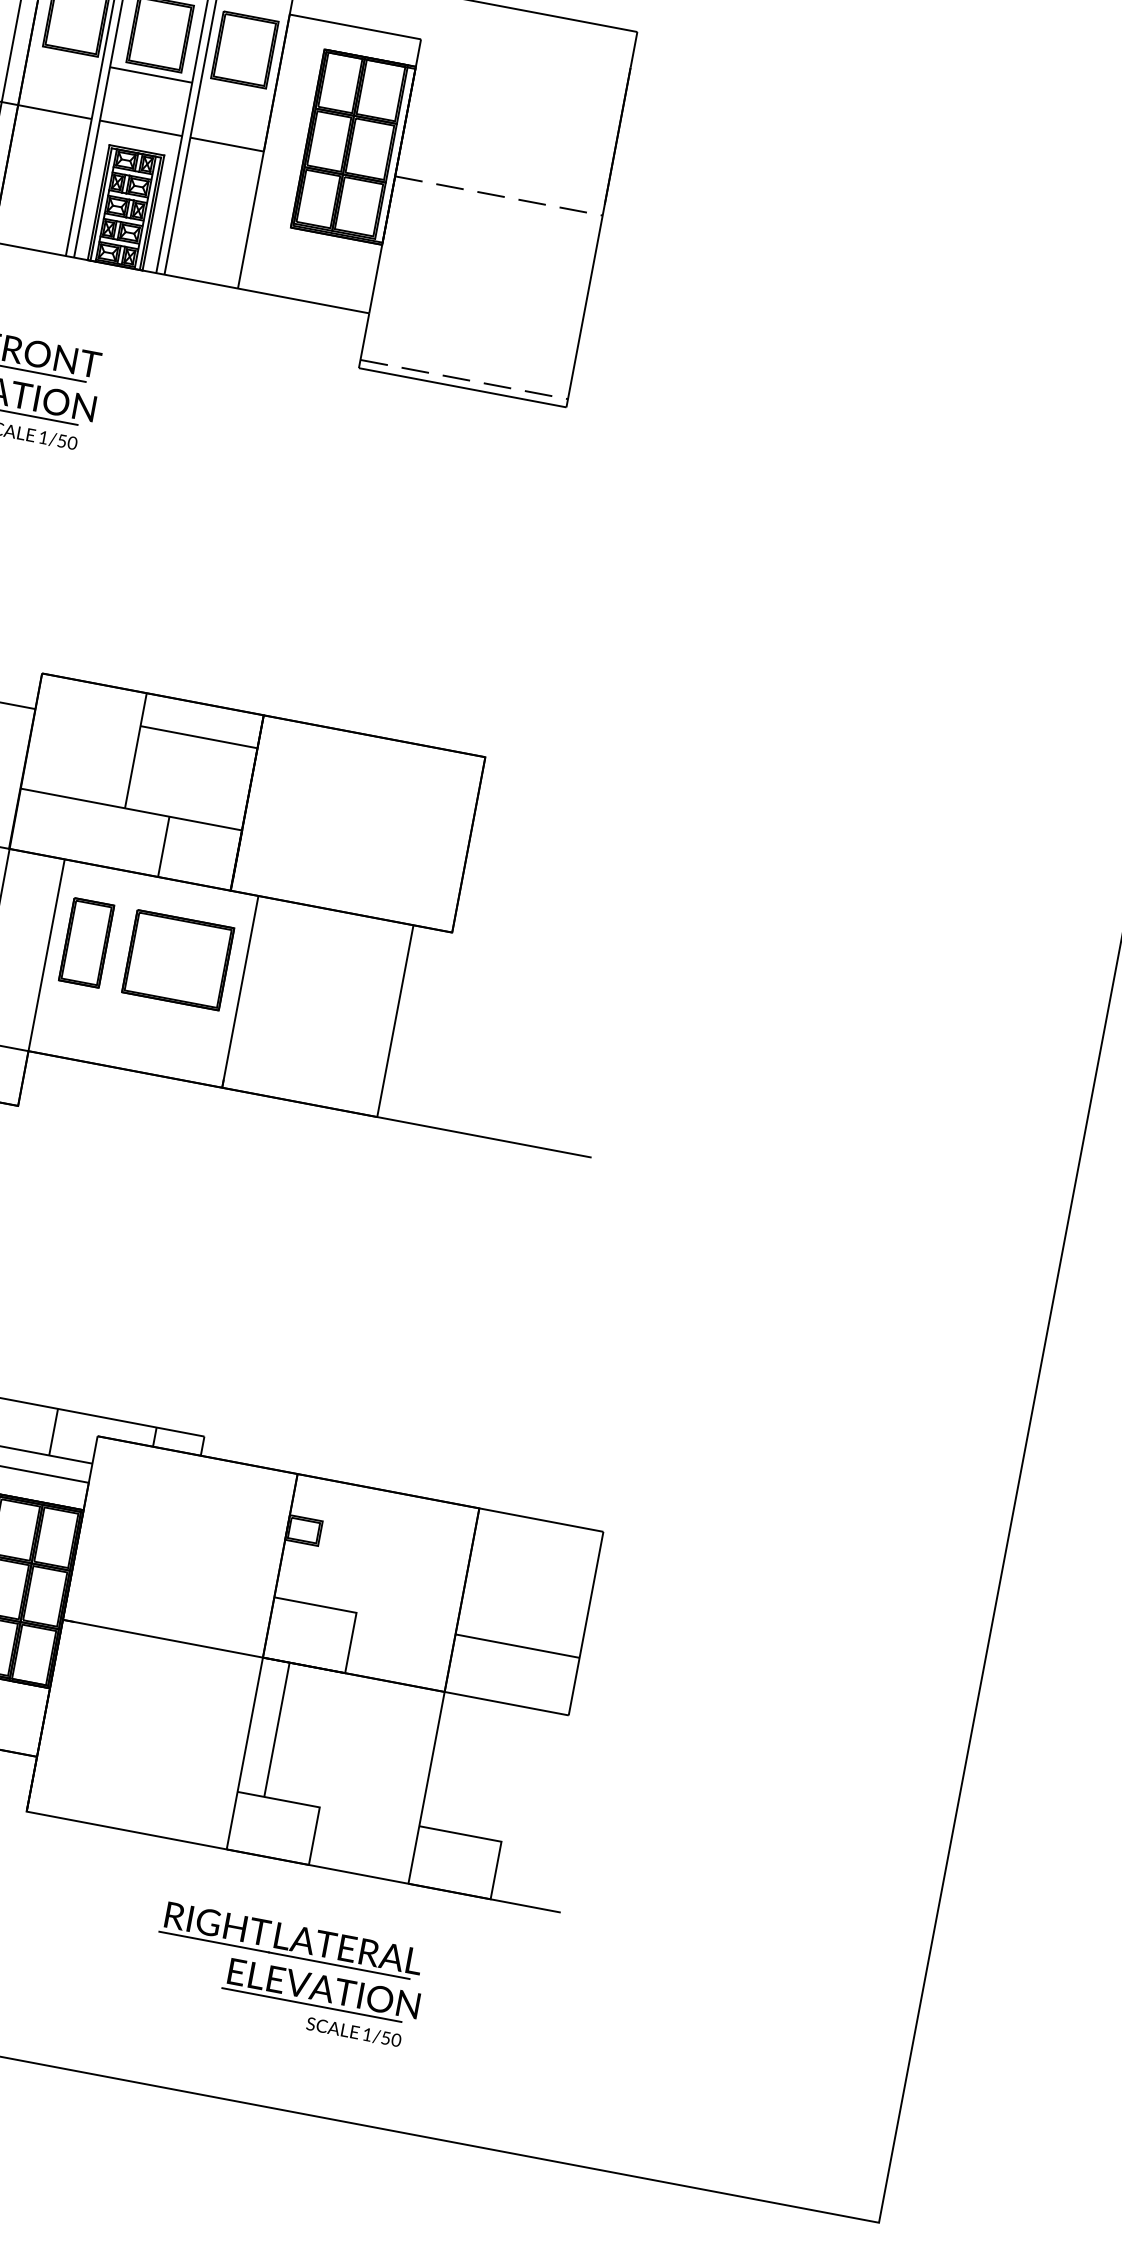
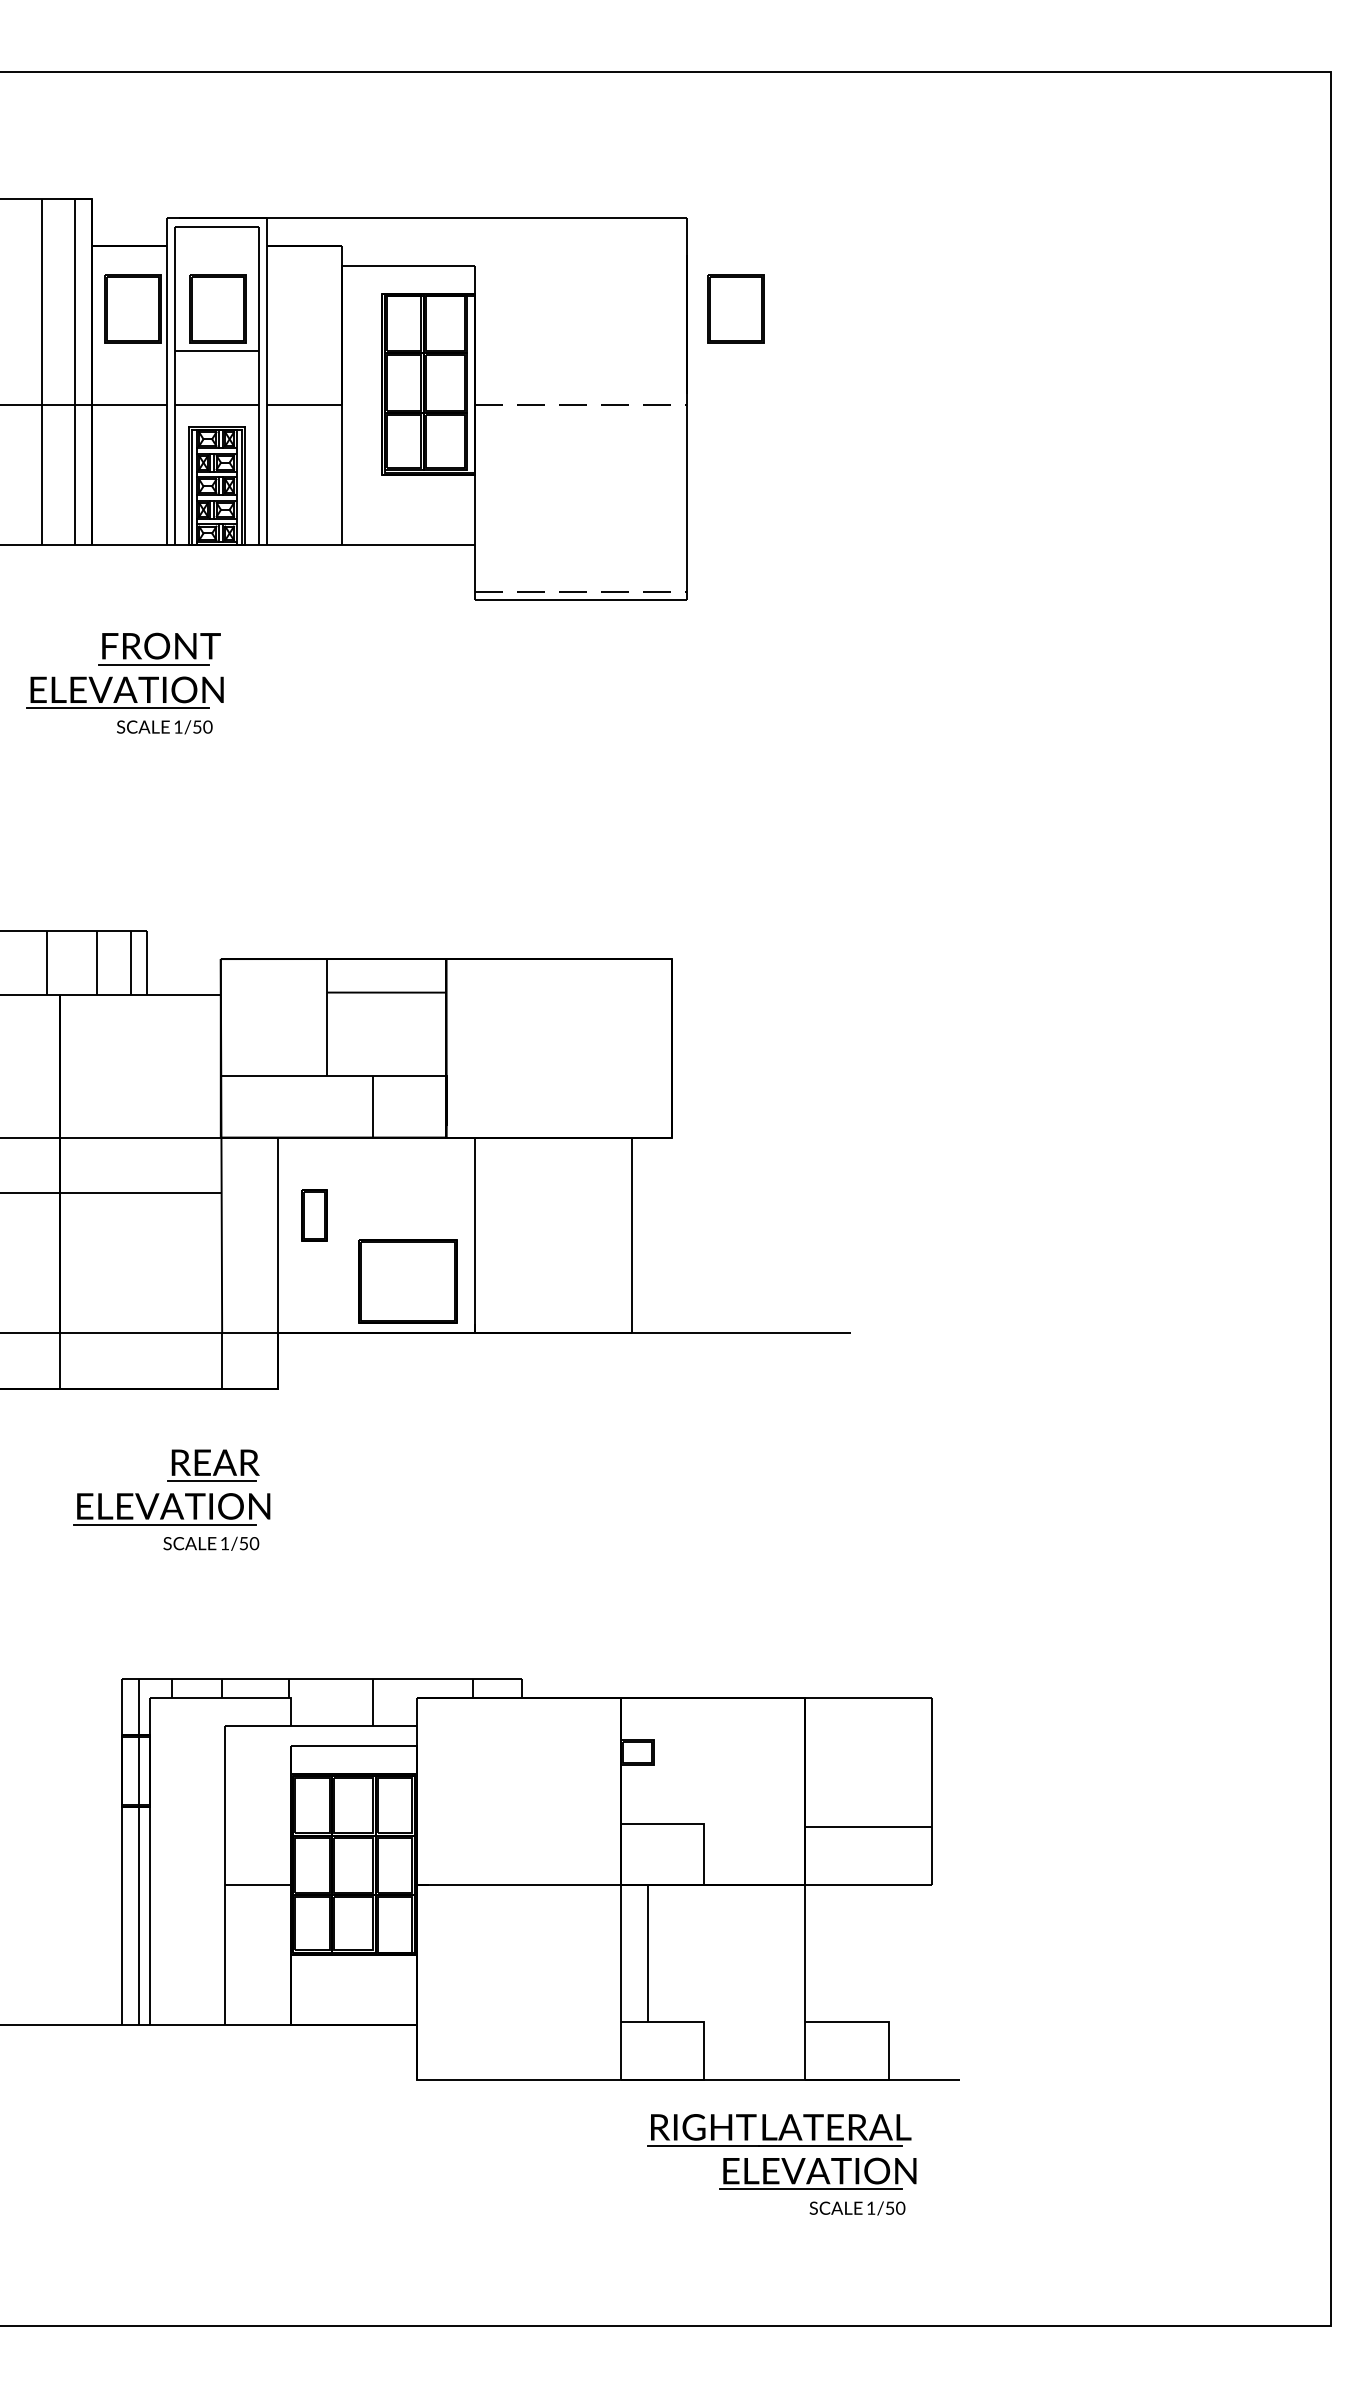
part: (244, 49) -> (735, 308), moved
part: (86, 942) -> (314, 1215), size x0.6
part: (177, 960) -> (407, 1281), moved
part: (287, 1975) -> (781, 2164), moved

